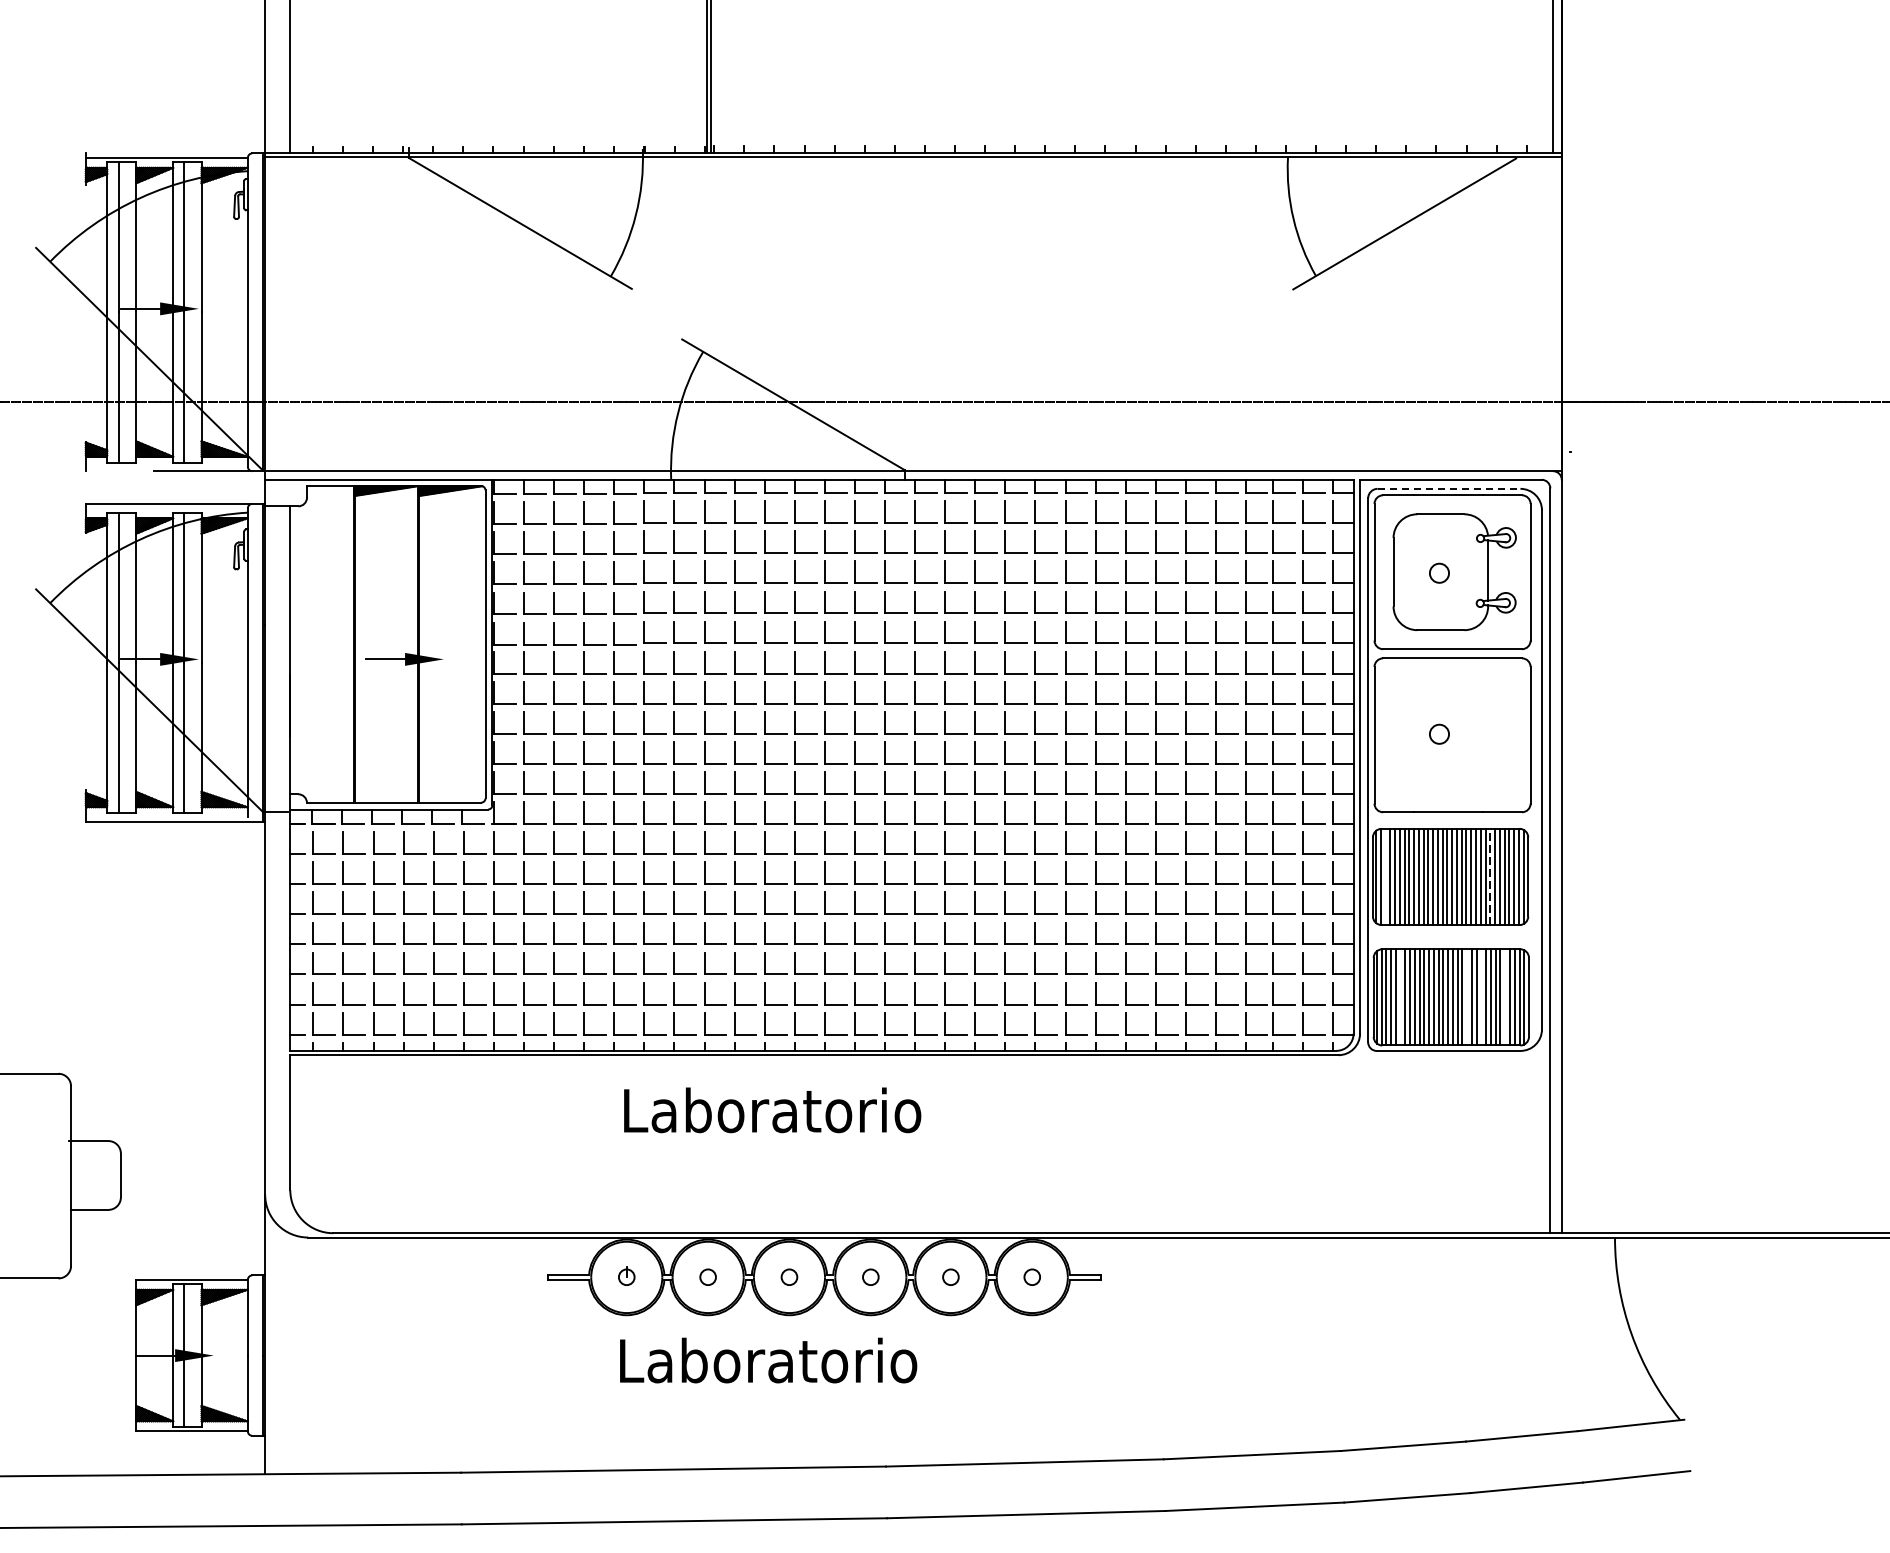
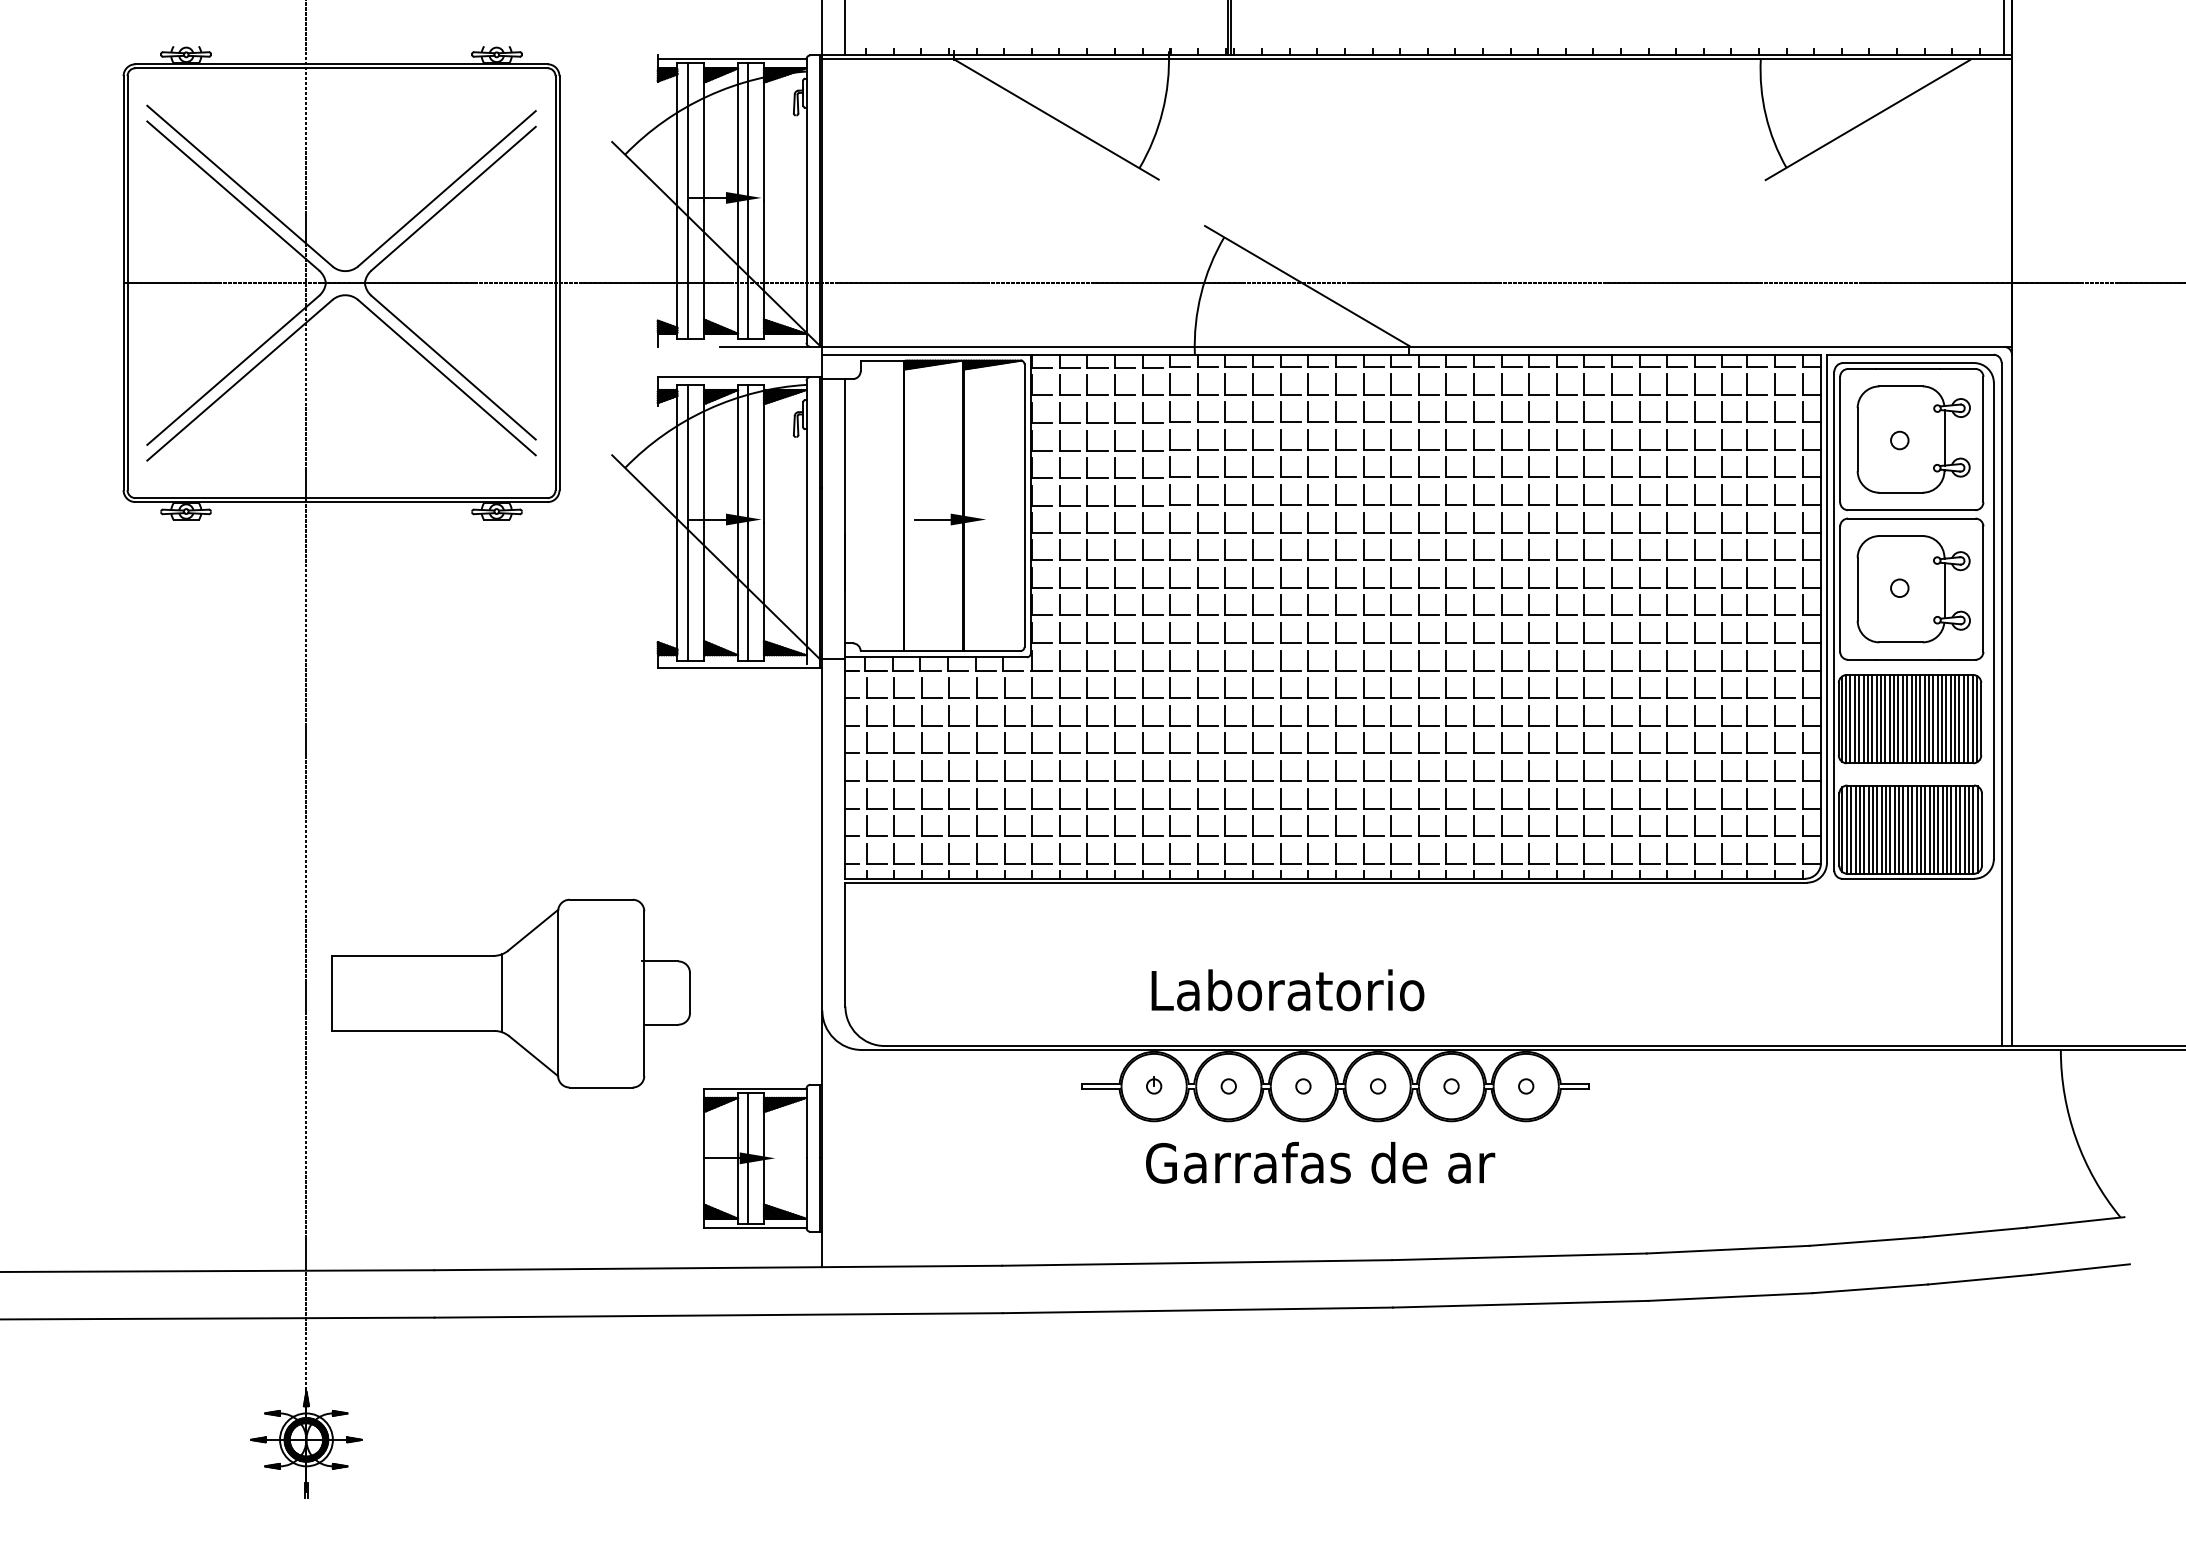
line: (1450, 489) -> (1909, 363), dashed -> solid
part: (1454, 735) -> (1913, 589), added
line: (1490, 876) -> (1946, 718), dashed -> solid
line: (1385, 877) -> (1850, 719), added
line: (1400, 997) -> (1864, 829), added
line: (1467, 997) -> (1925, 829), added
line: (1481, 997) -> (1938, 829), added
line: (1505, 997) -> (1960, 829), added
text: (772, 1110) -> (1287, 990), moved
text: (808, 1360) -> (1320, 1162), Laboratorio -> Garrafas de ar

